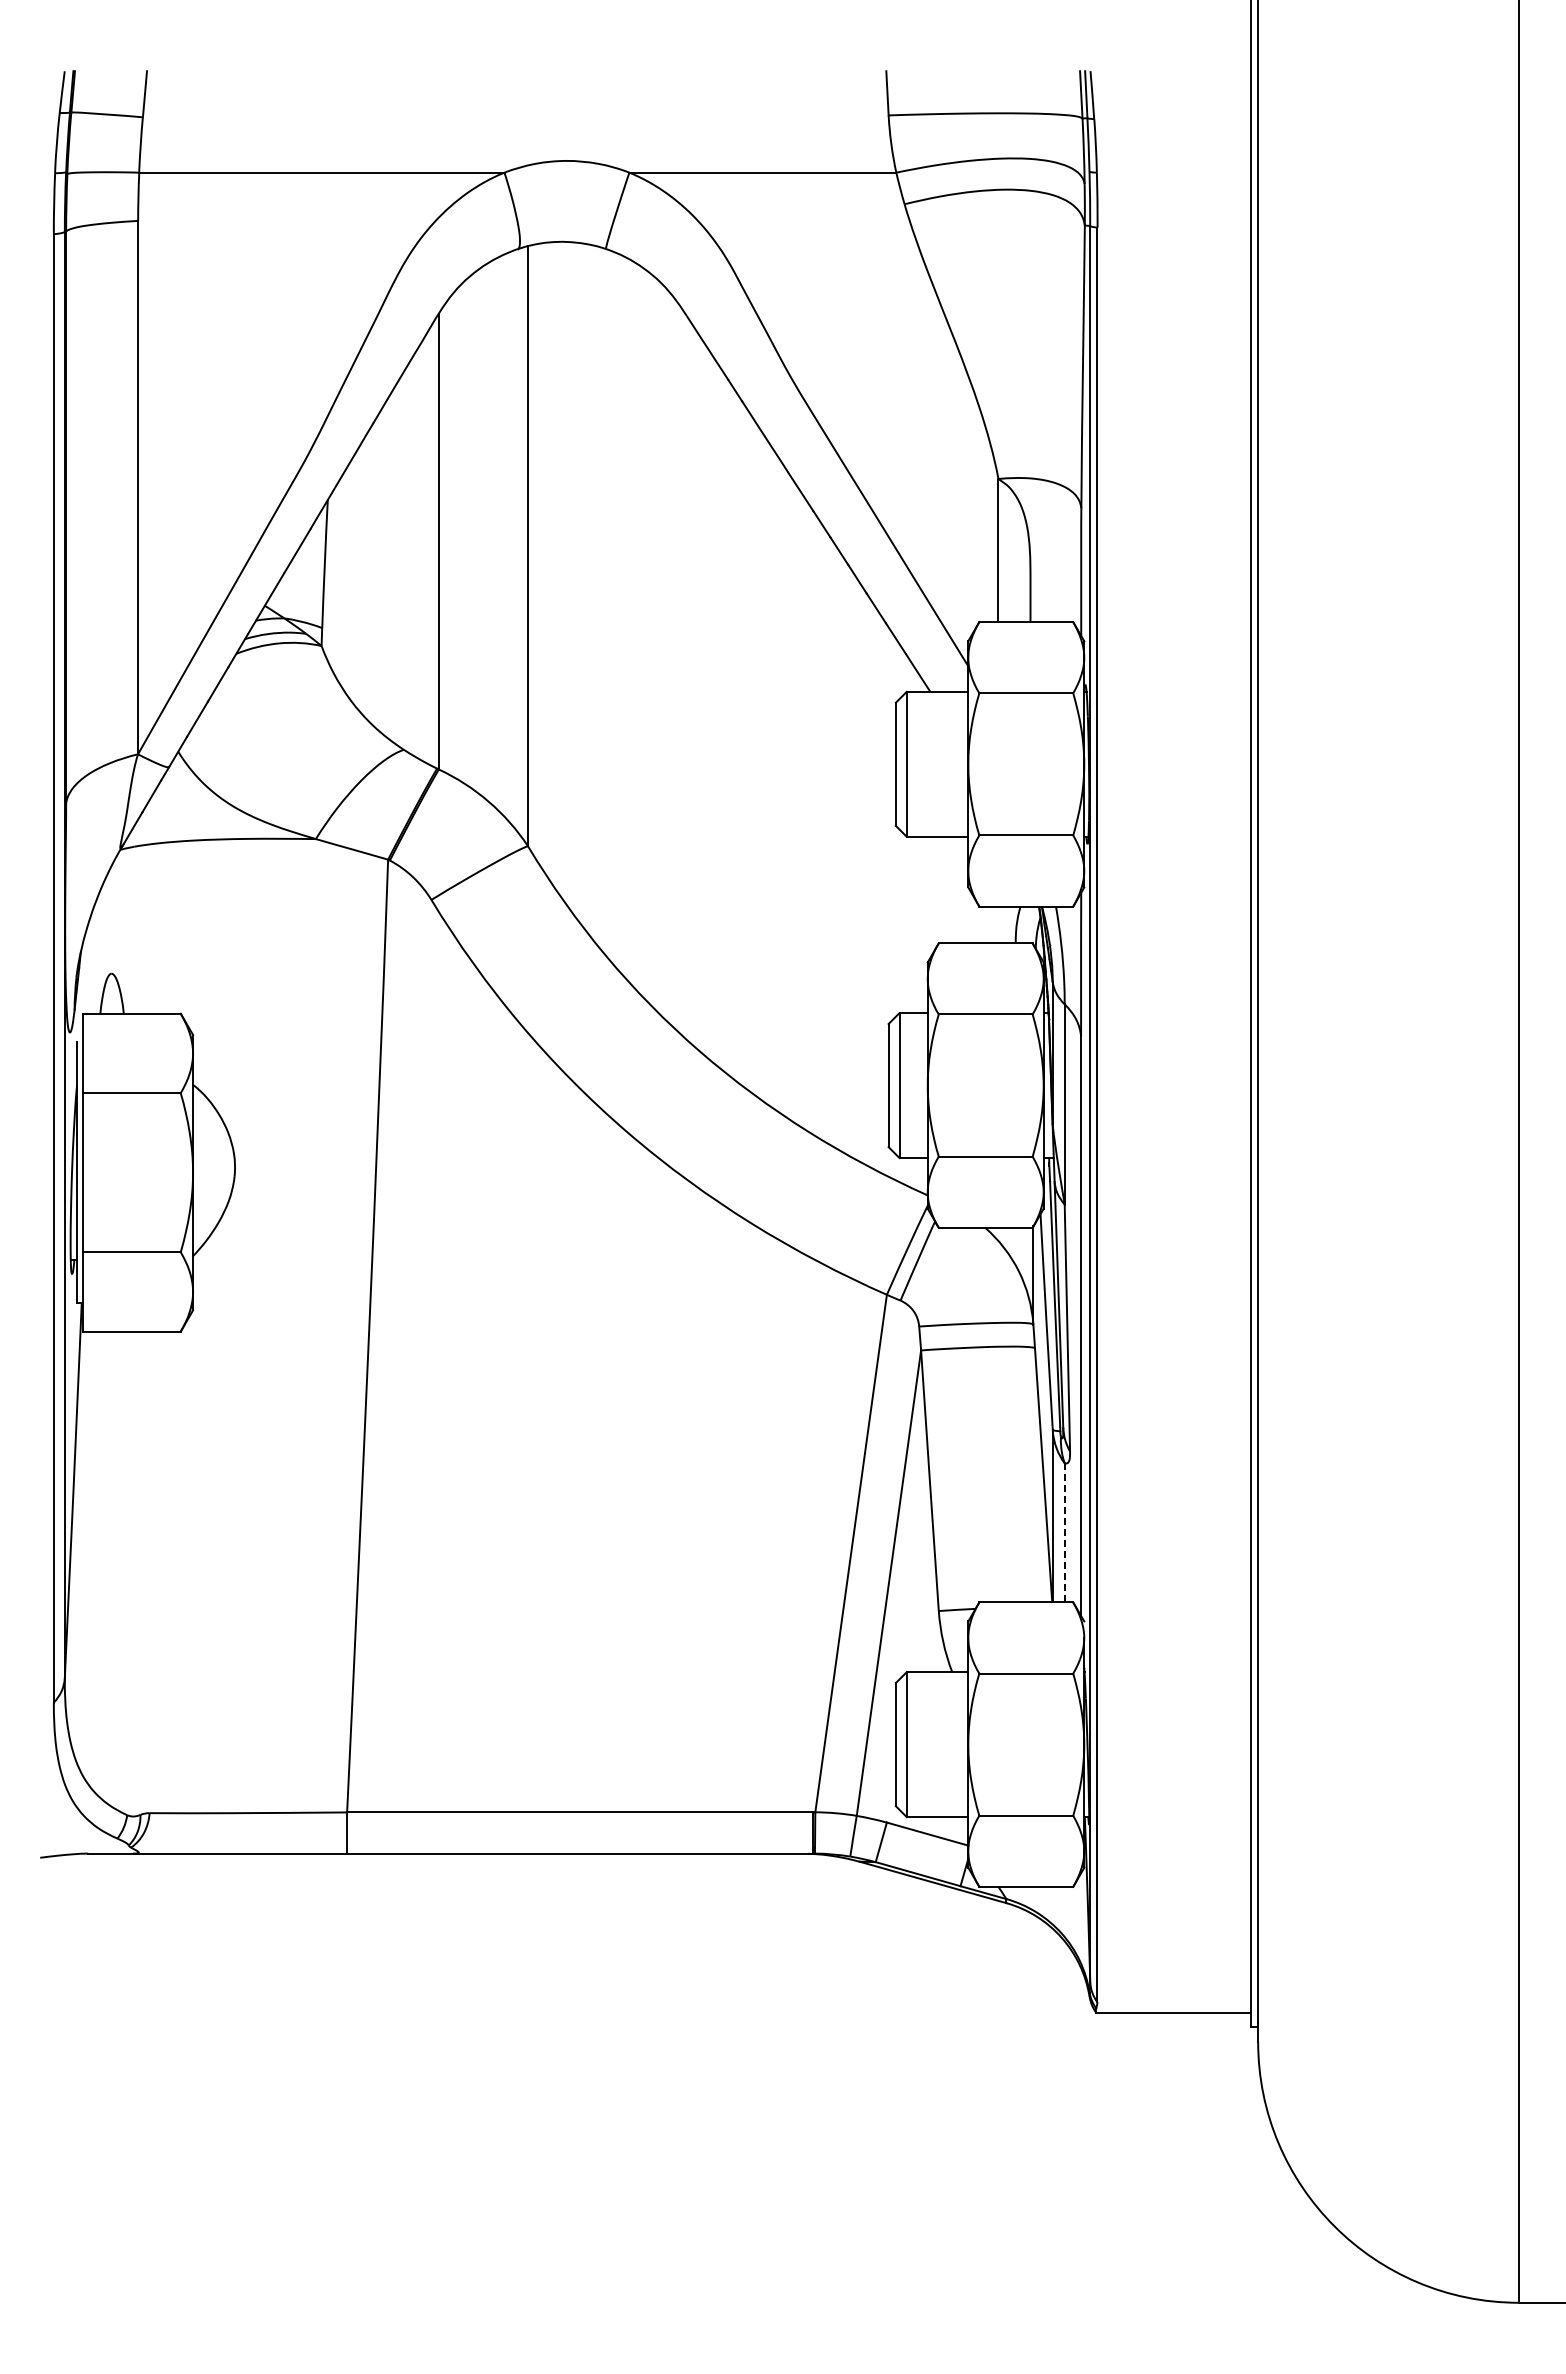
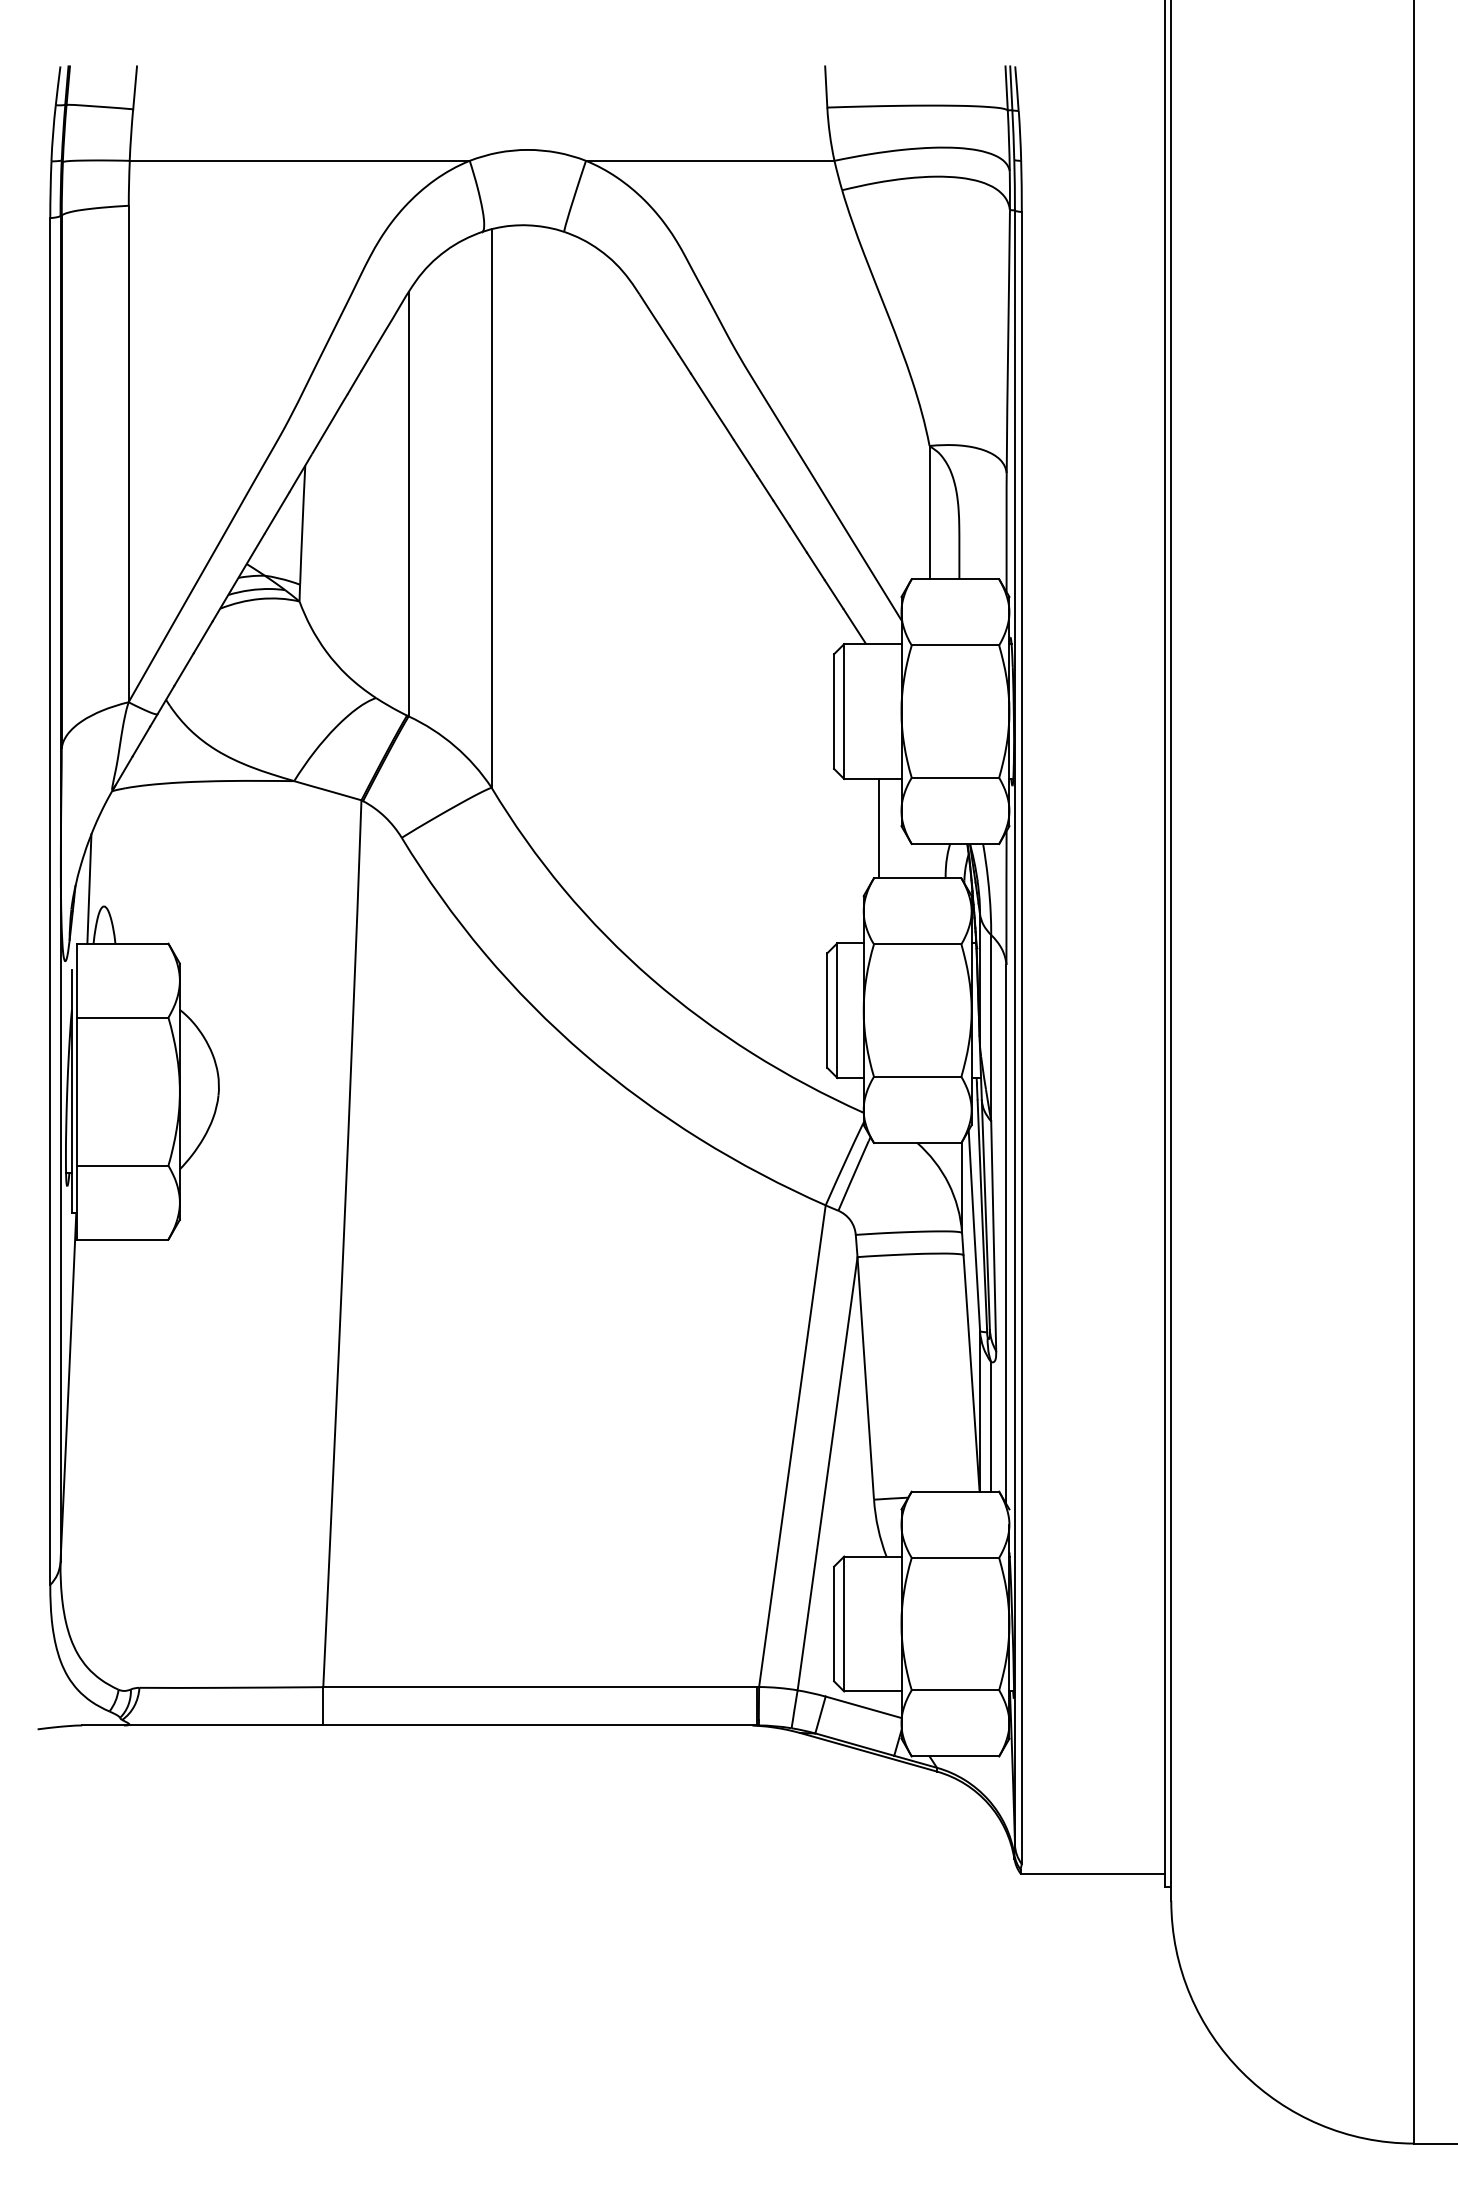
line: (944, 889) -> (879, 828), added
line: (95, 954) -> (89, 888), added
line: (1064, 1532) -> (991, 1426), dashed -> solid

